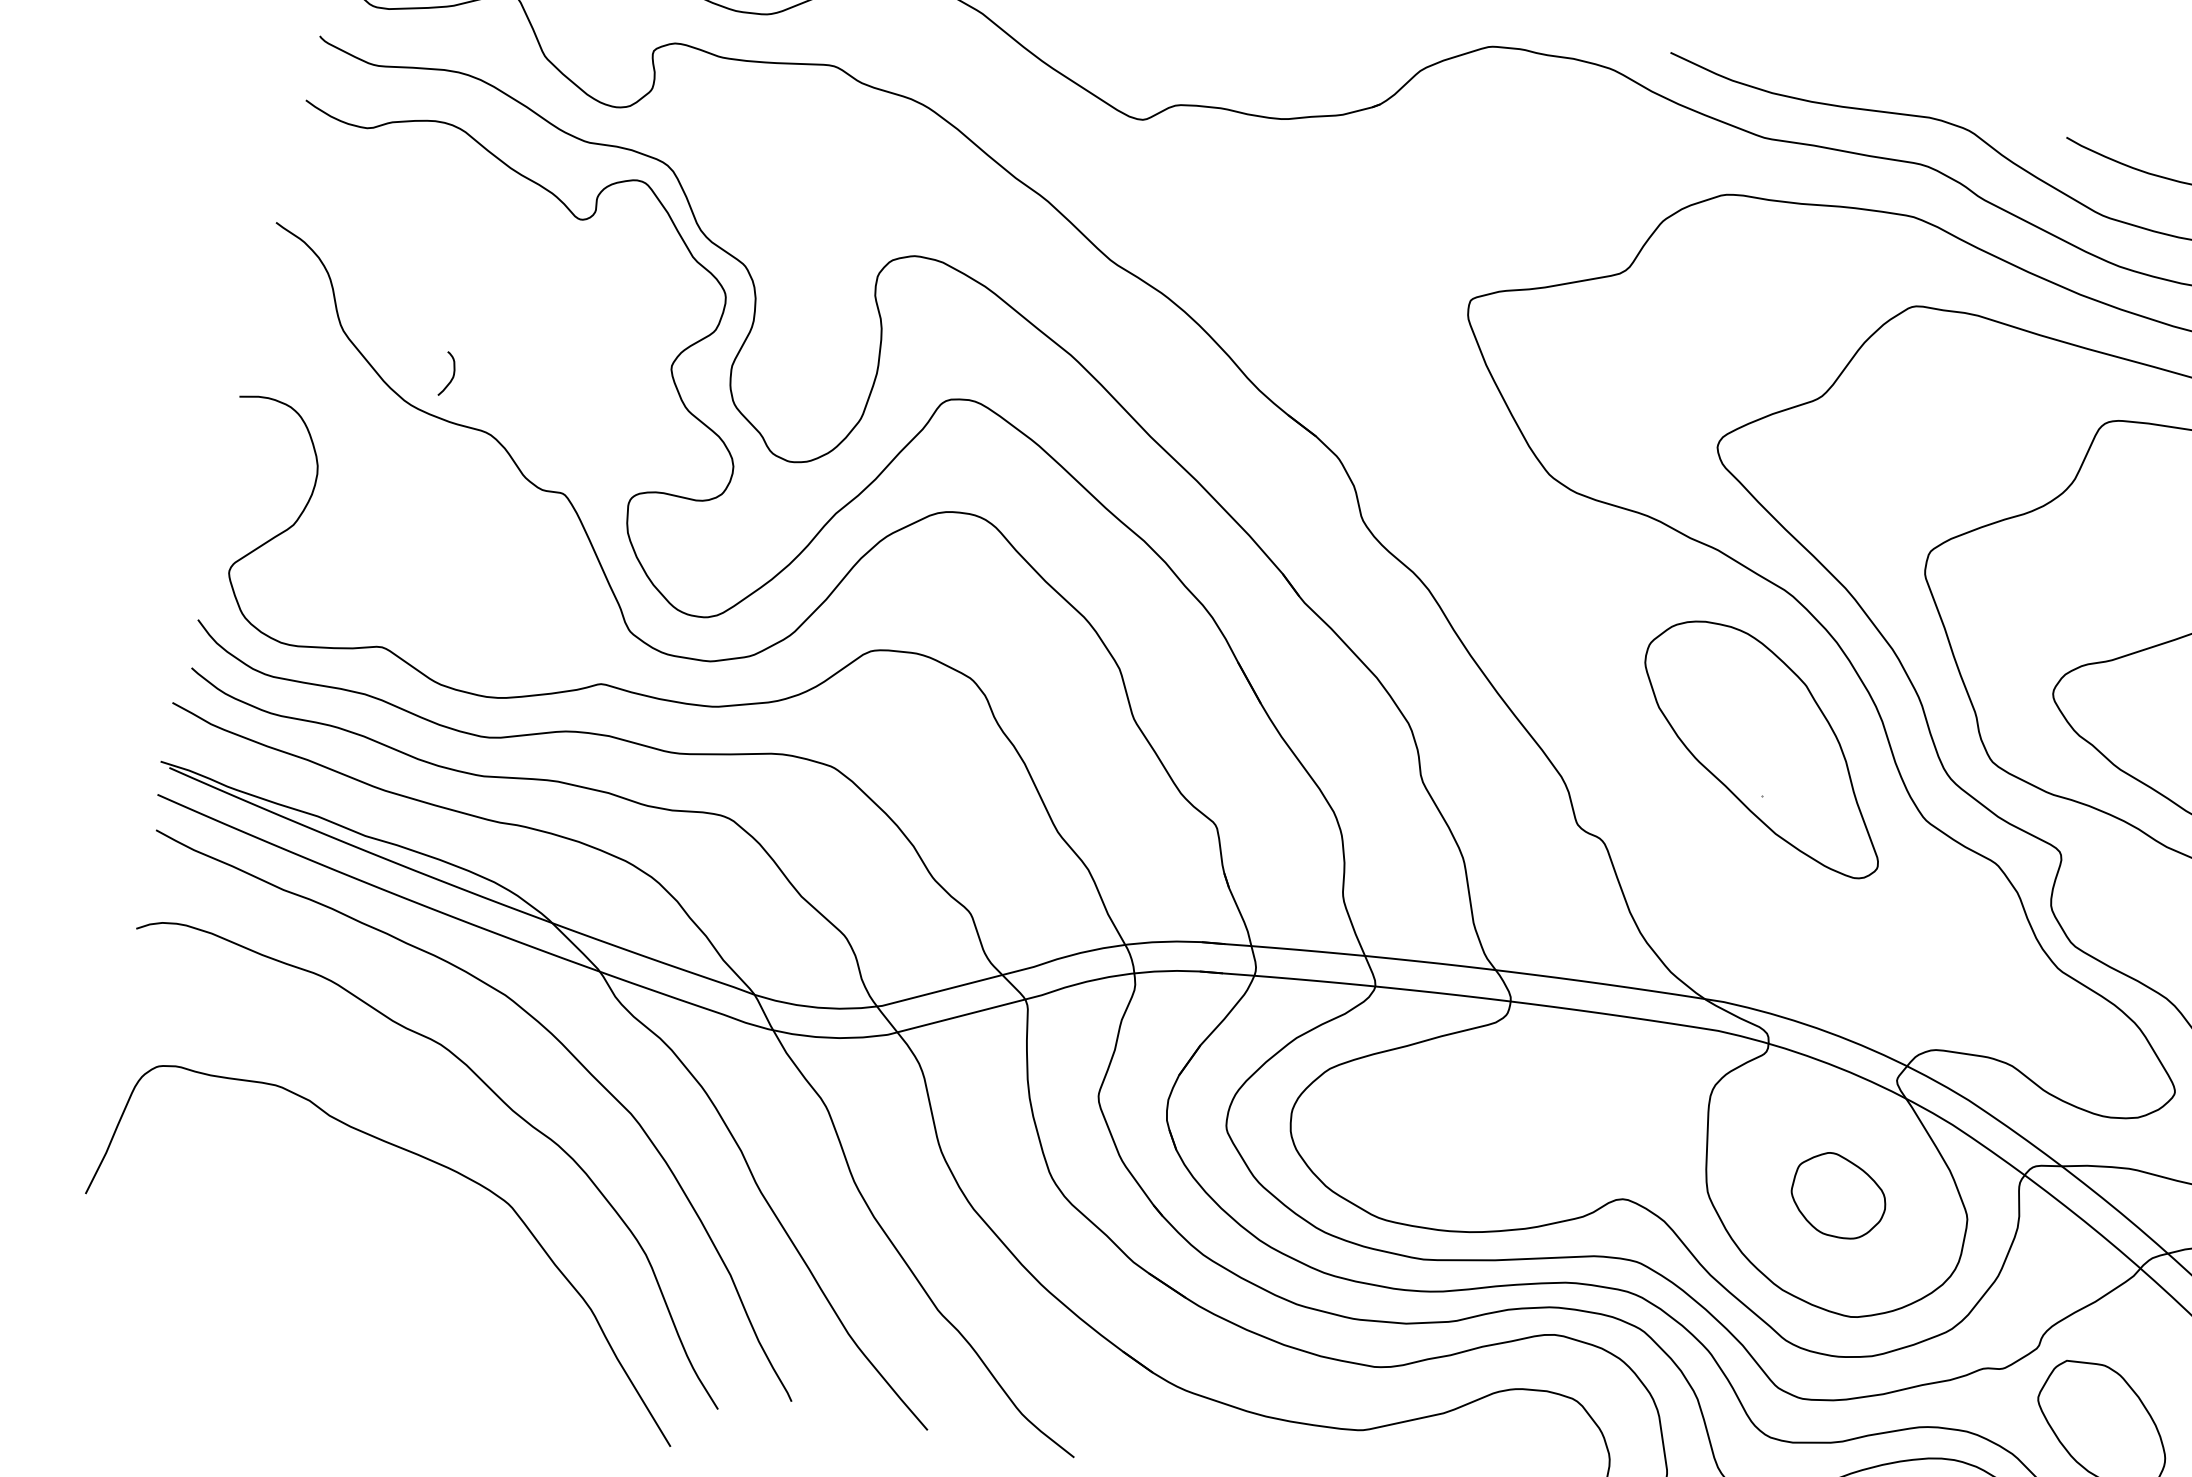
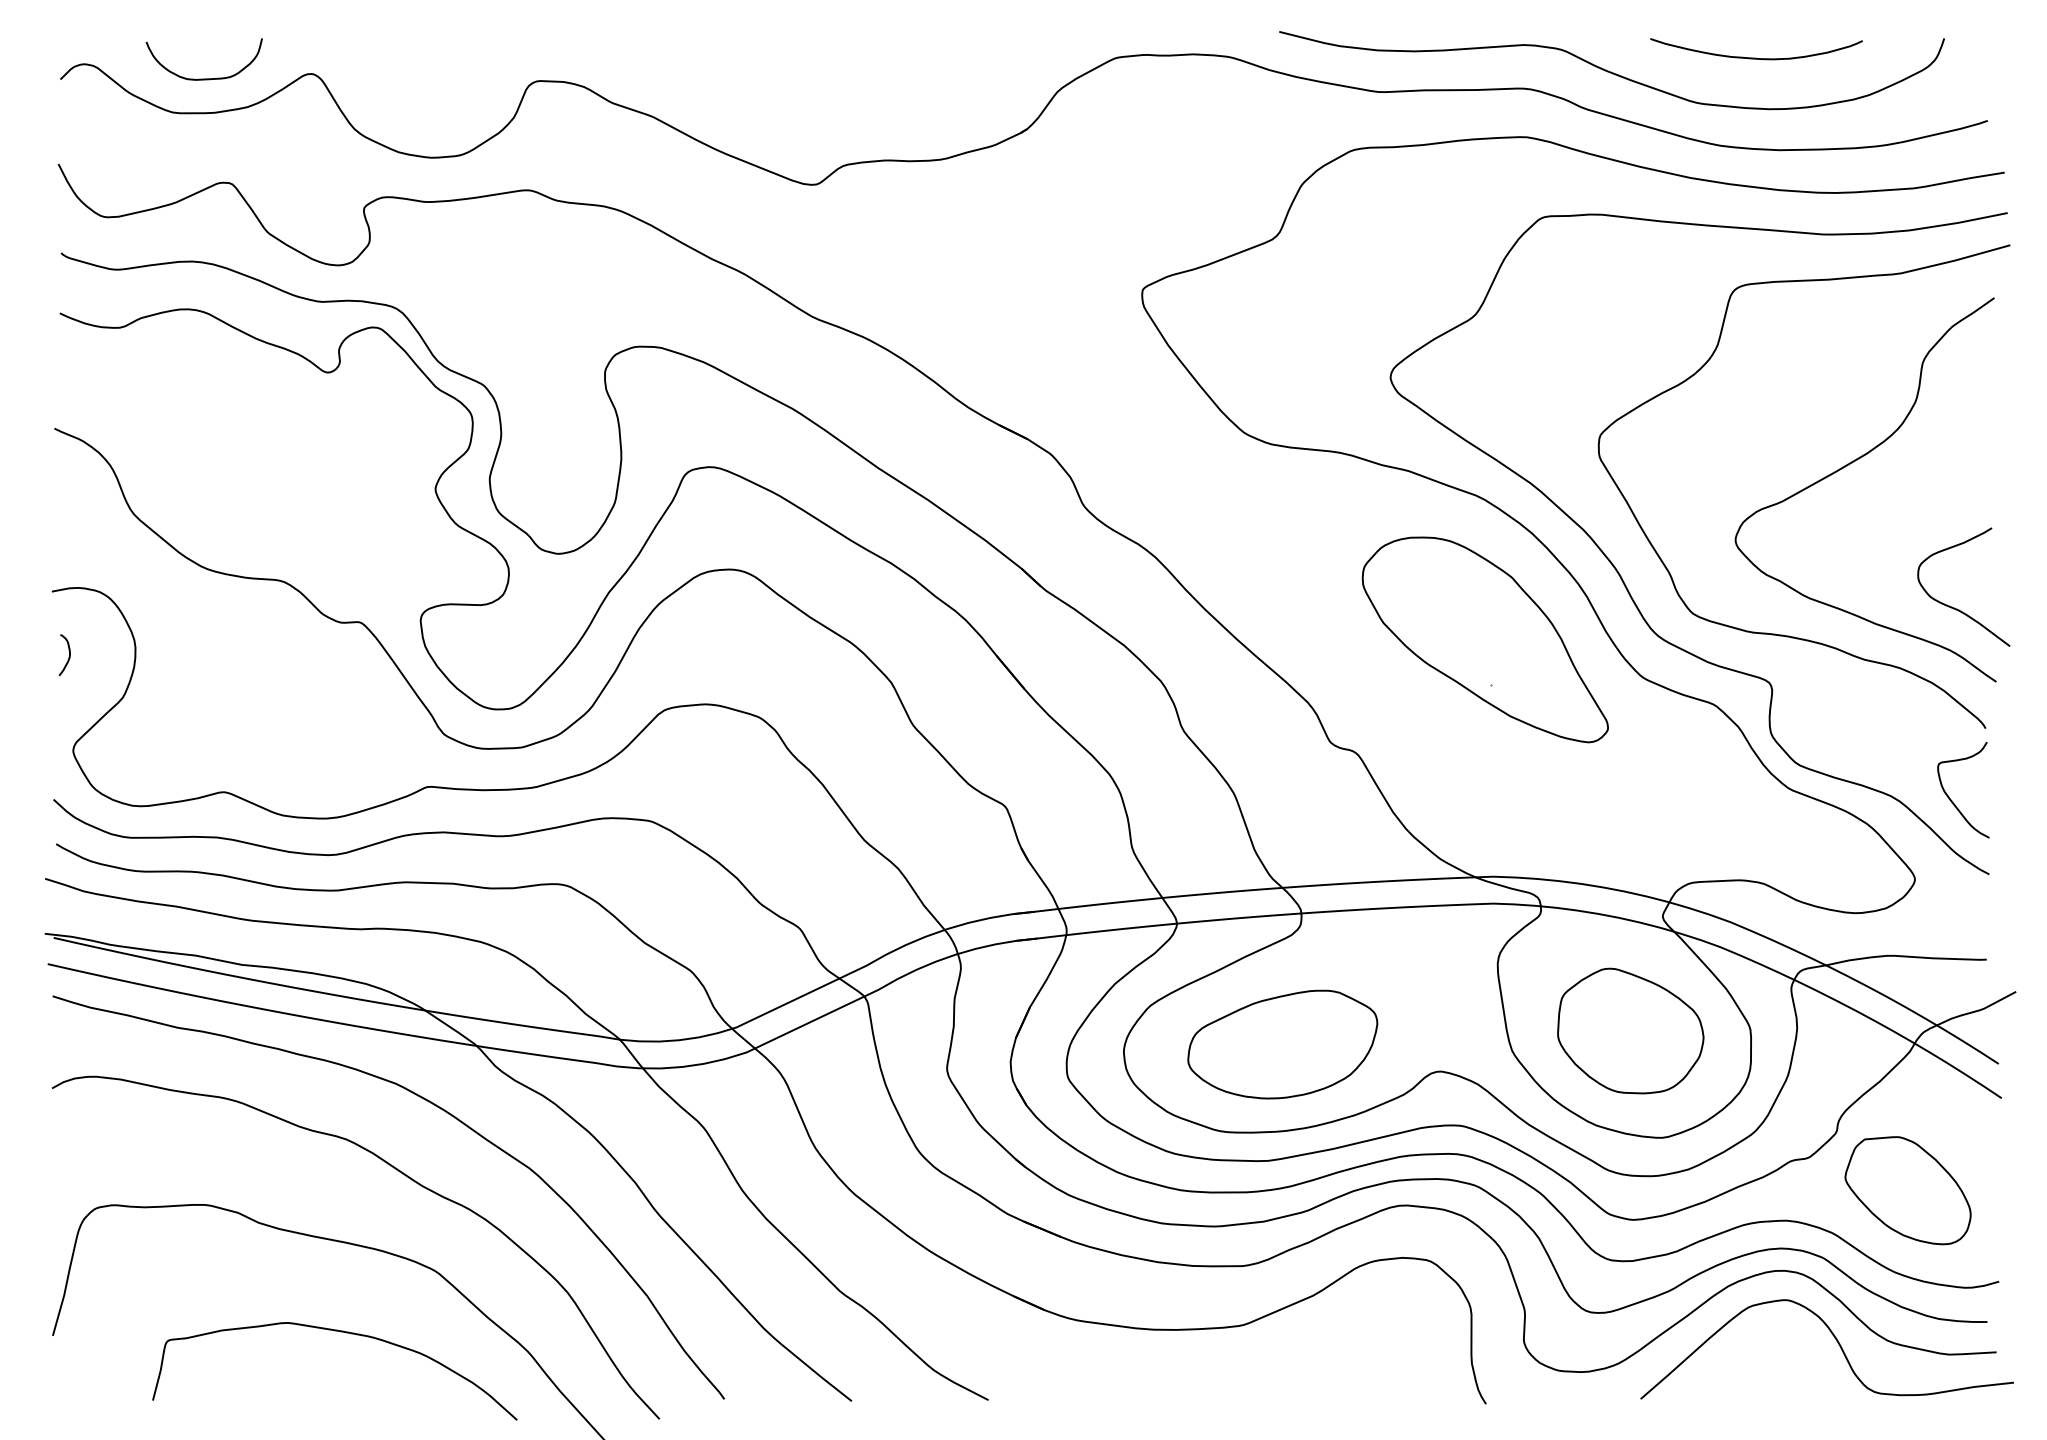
curve: (453, 374) -> (69, 654), moved
part: (1463, 1137) -> (1282, 1044), added
part: (1838, 1195) -> (1630, 1030), size x1.67
curve: (394, 1250) -> (340, 1332), added

